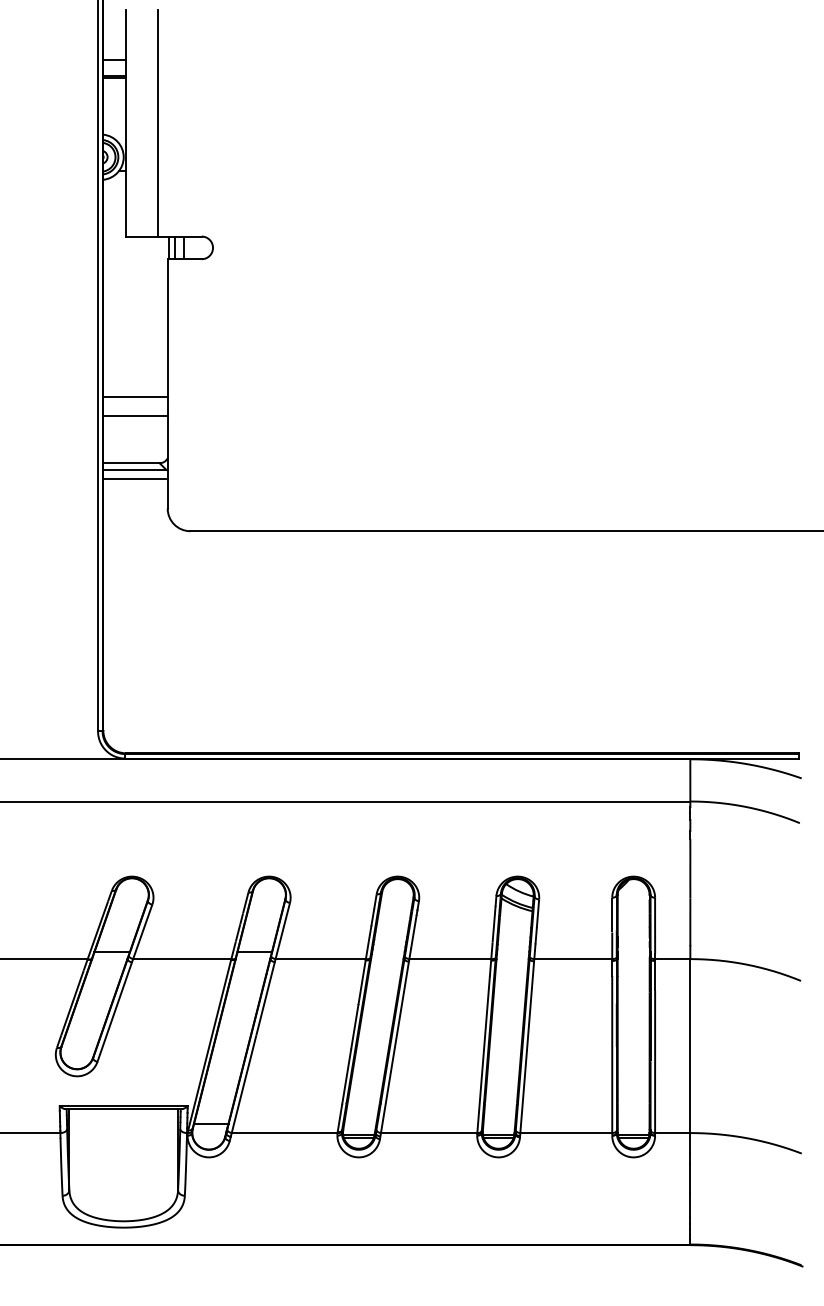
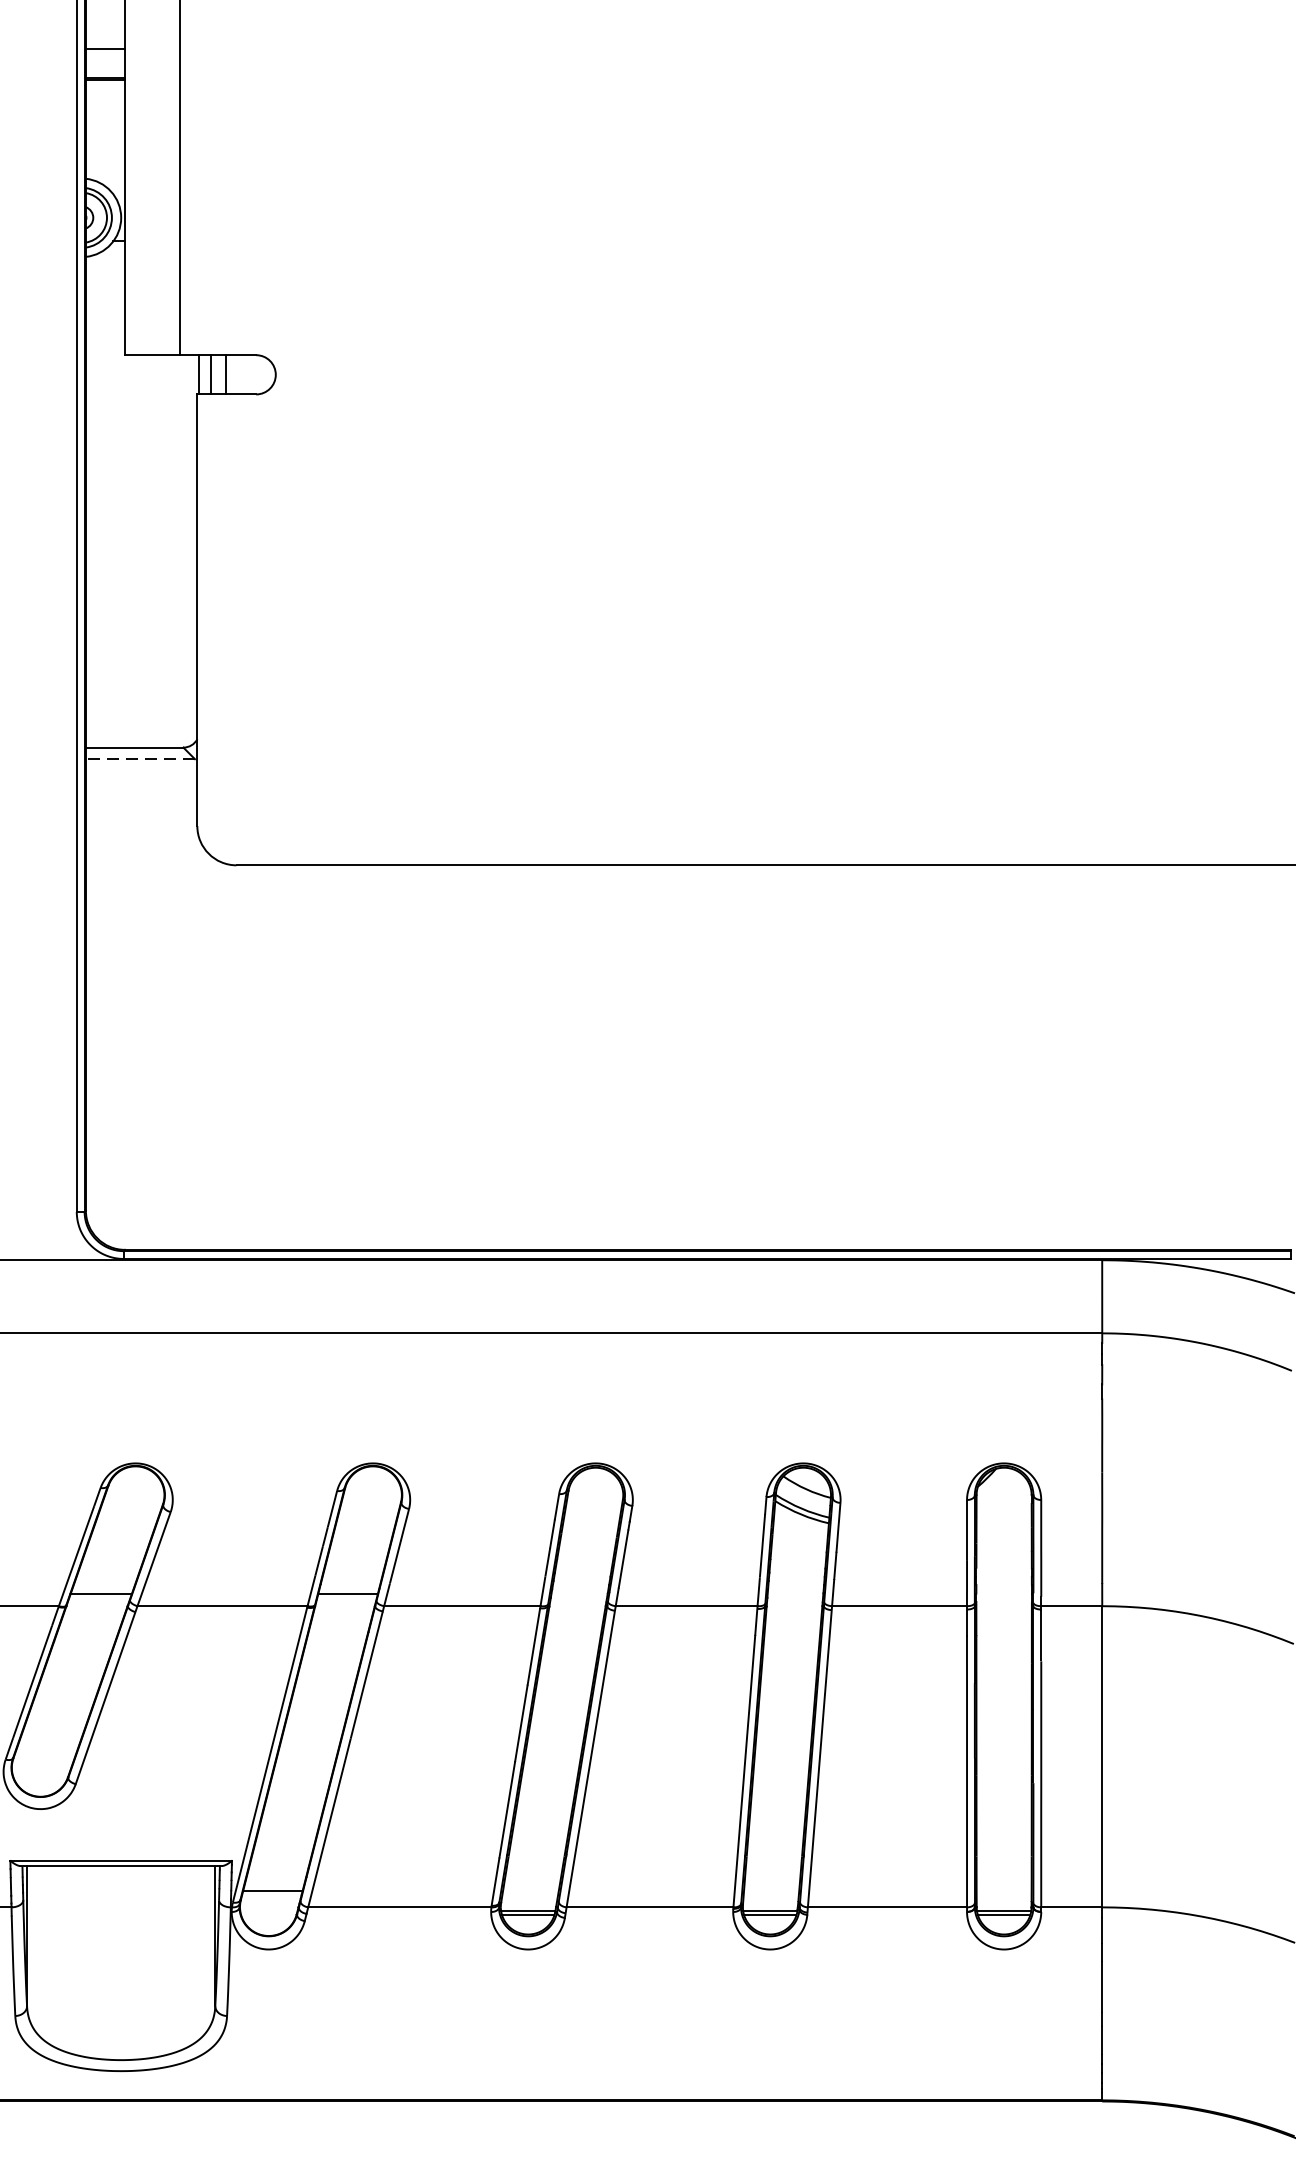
line: (135, 397) -> (141, 633), removed
line: (135, 415) -> (141, 664), removed
line: (134, 469) -> (139, 758), solid -> dashed
line: (134, 478) -> (139, 774), removed

